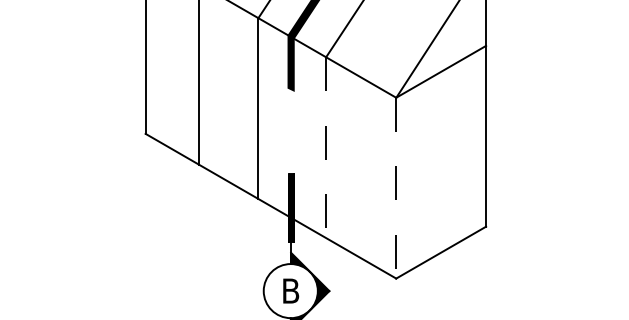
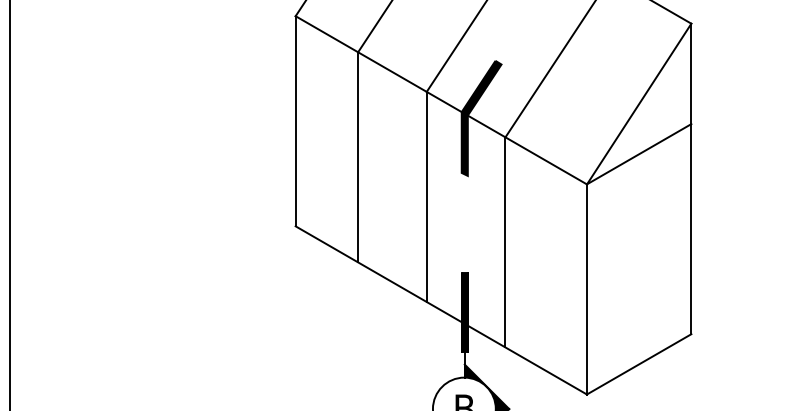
line: (326, 147) -> (505, 242), dashed -> solid
line: (395, 188) -> (586, 289), dashed -> solid

